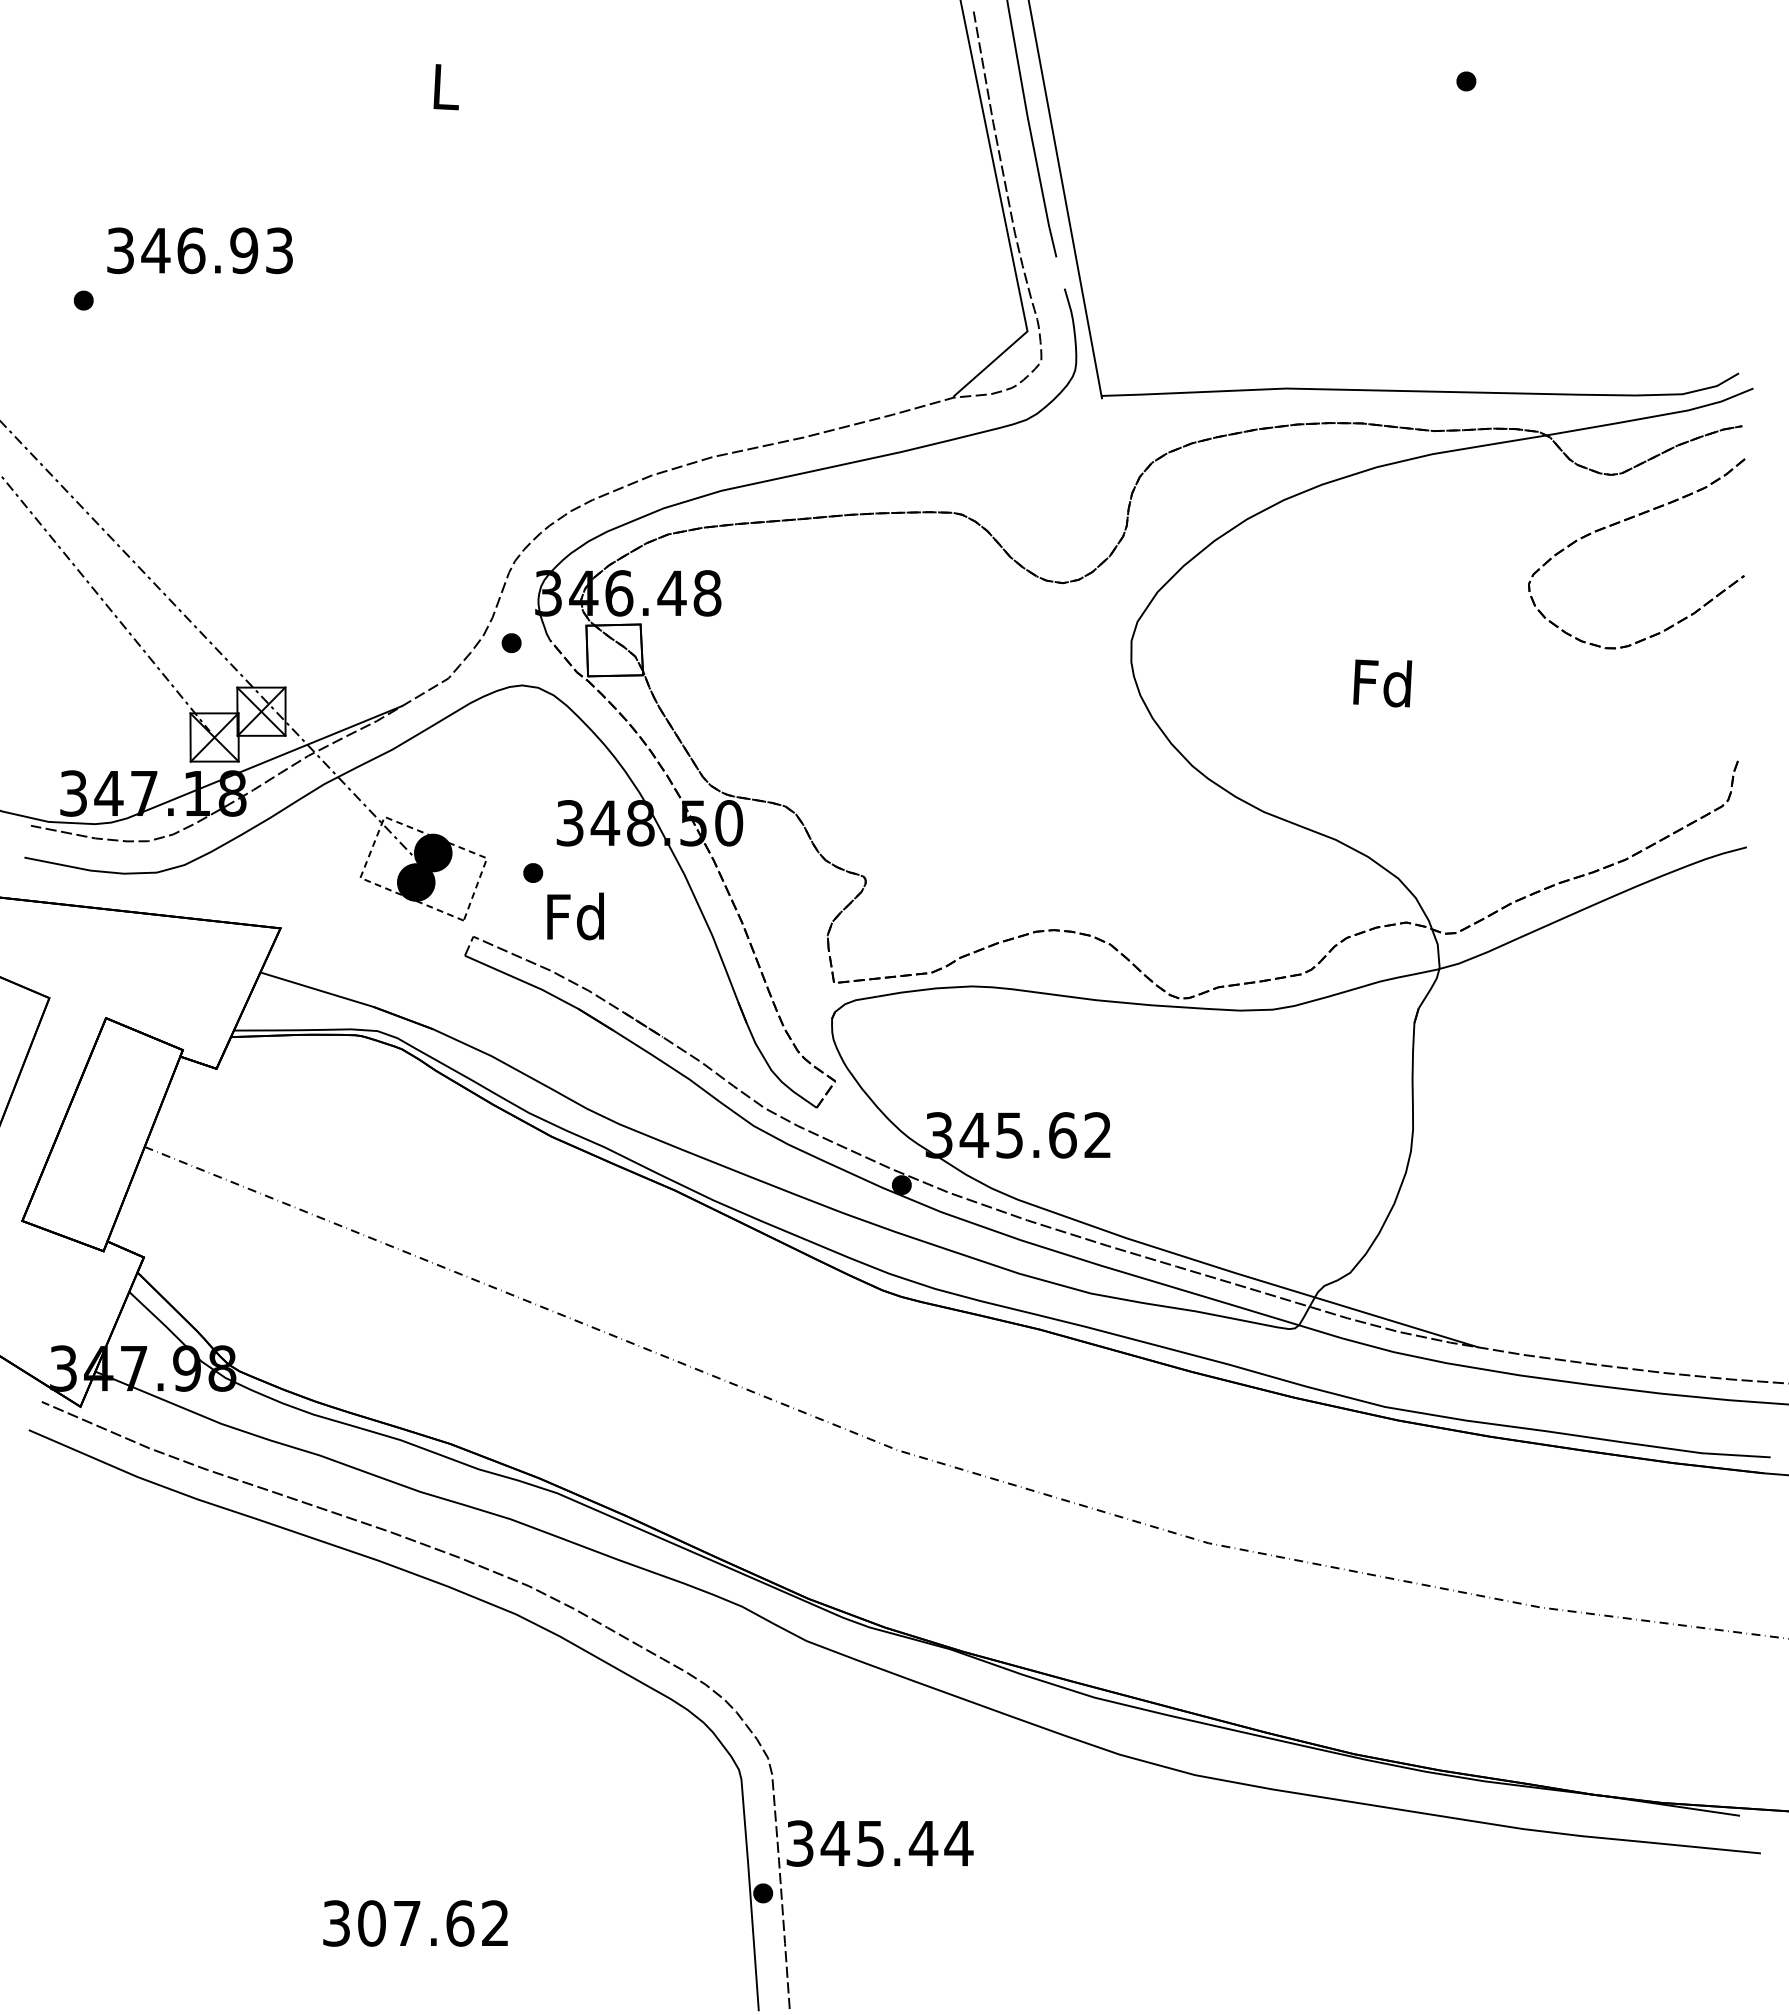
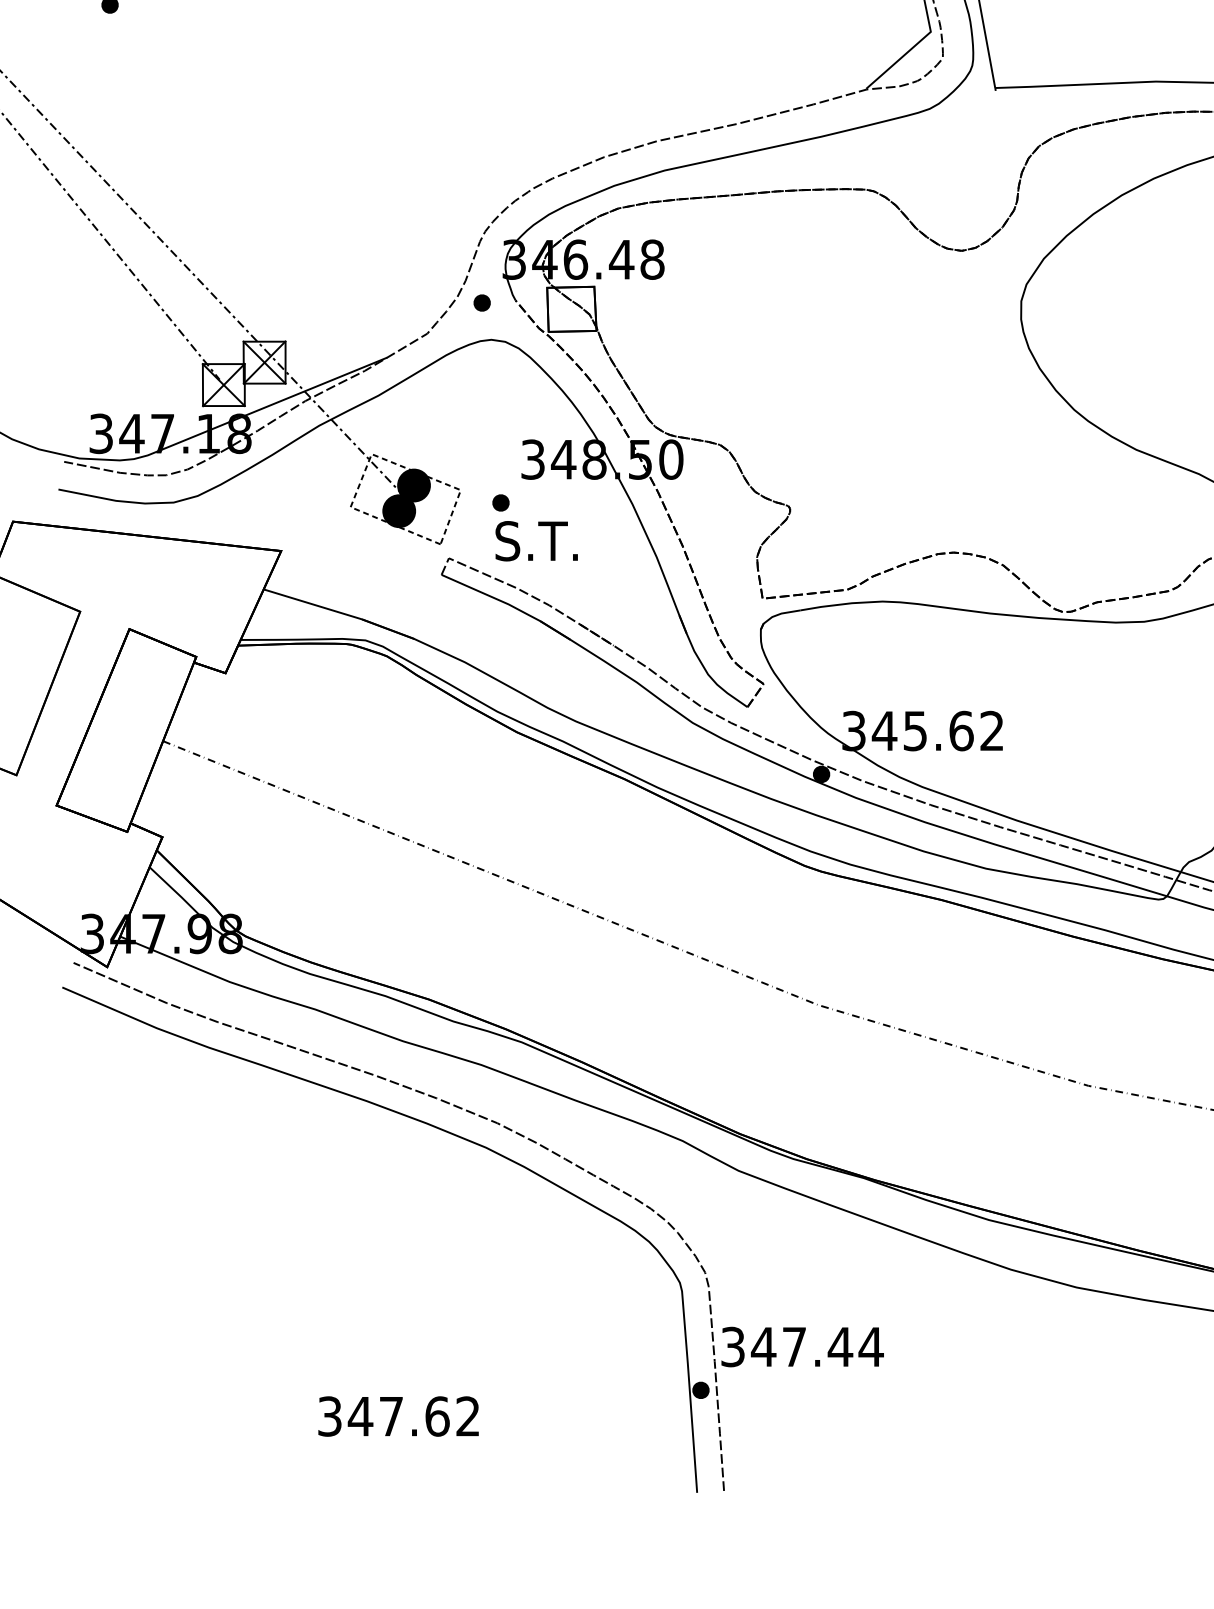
text: (574, 916) -> (536, 540), Fd -> S.T.
text: (870, 1843) -> (794, 1346), 345.44 -> 347.44
text: (371, 1923) -> (360, 1416), 307.62 -> 347.62

